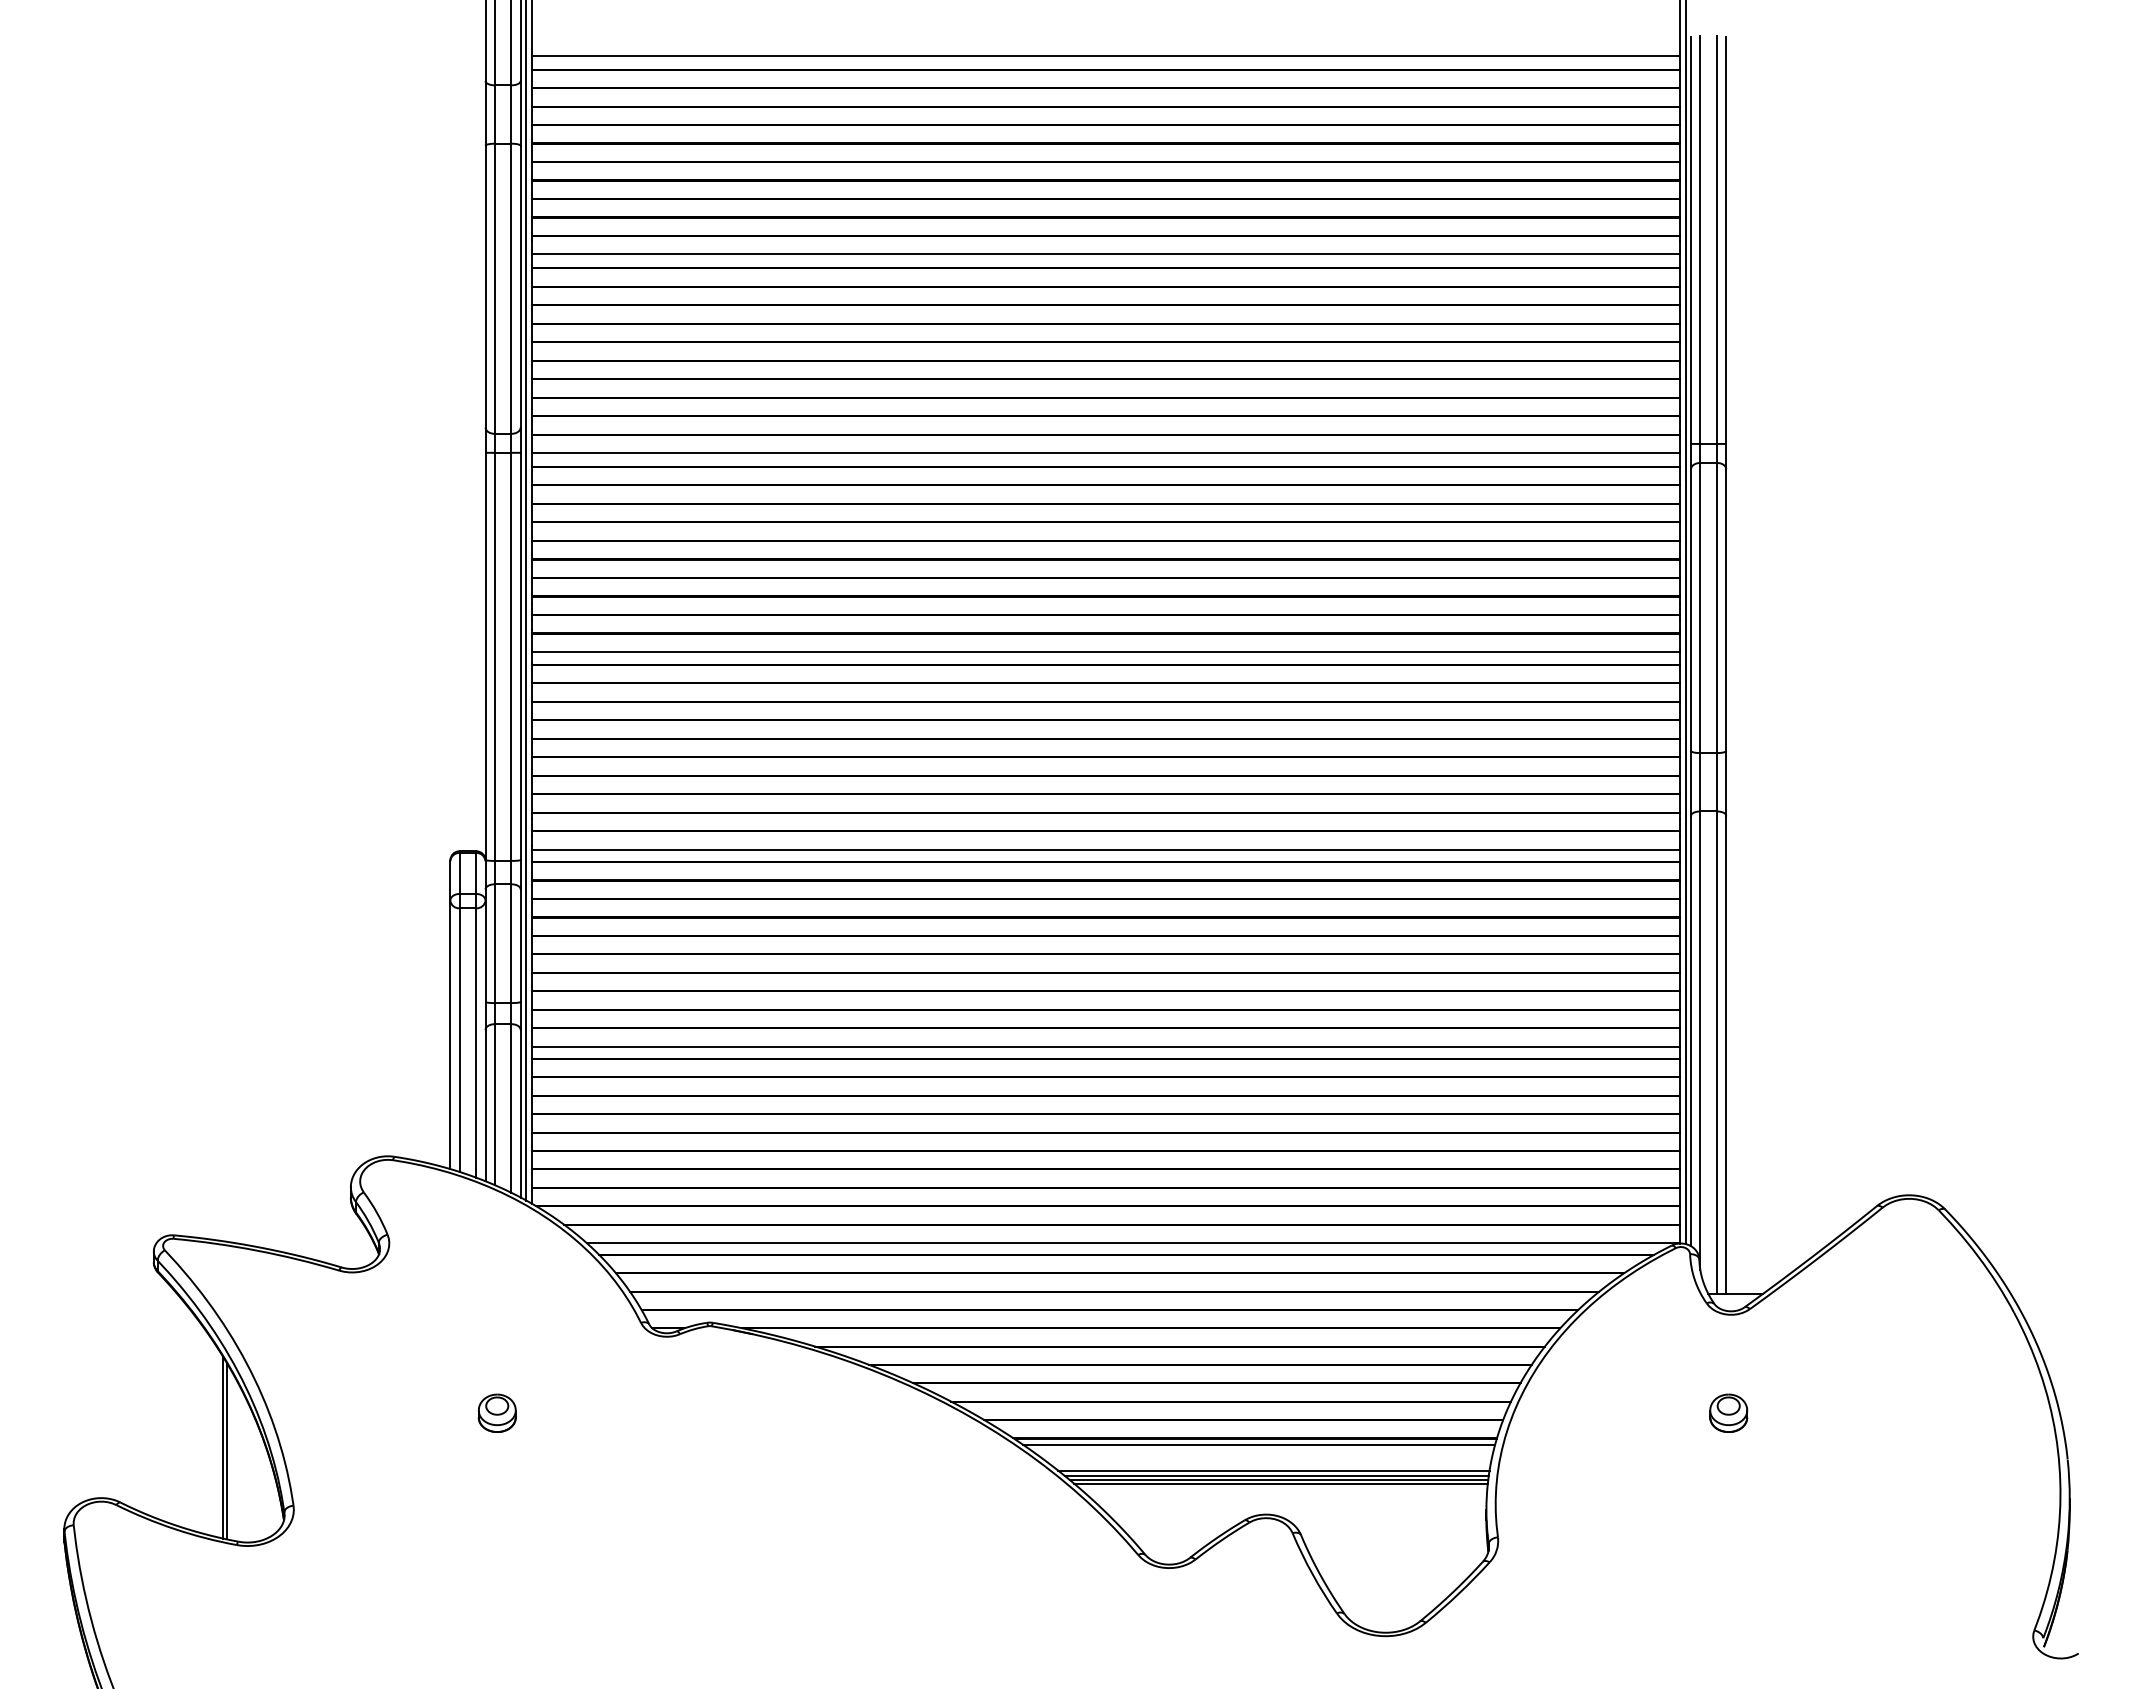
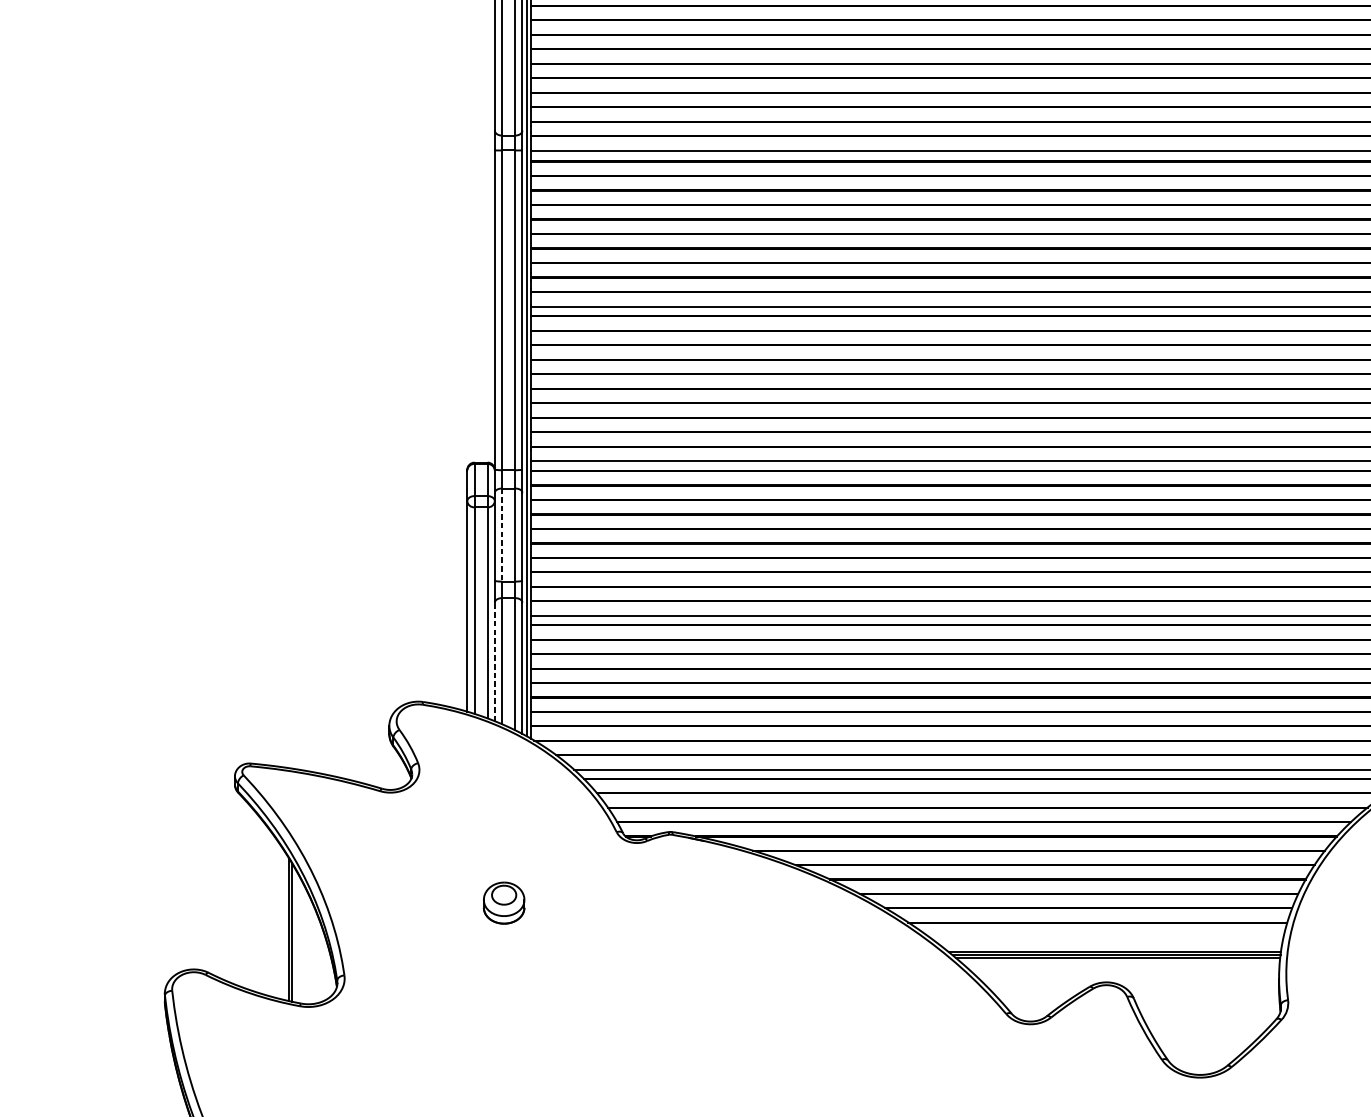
line: (494, 944) -> (501, 535), solid -> dashed
line: (485, 1105) -> (494, 661), solid -> dashed
part: (496, 1412) -> (503, 902), size x1.4
line: (1258, 1444) -> (1100, 927), removed
line: (1273, 1470) -> (1112, 947), removed

